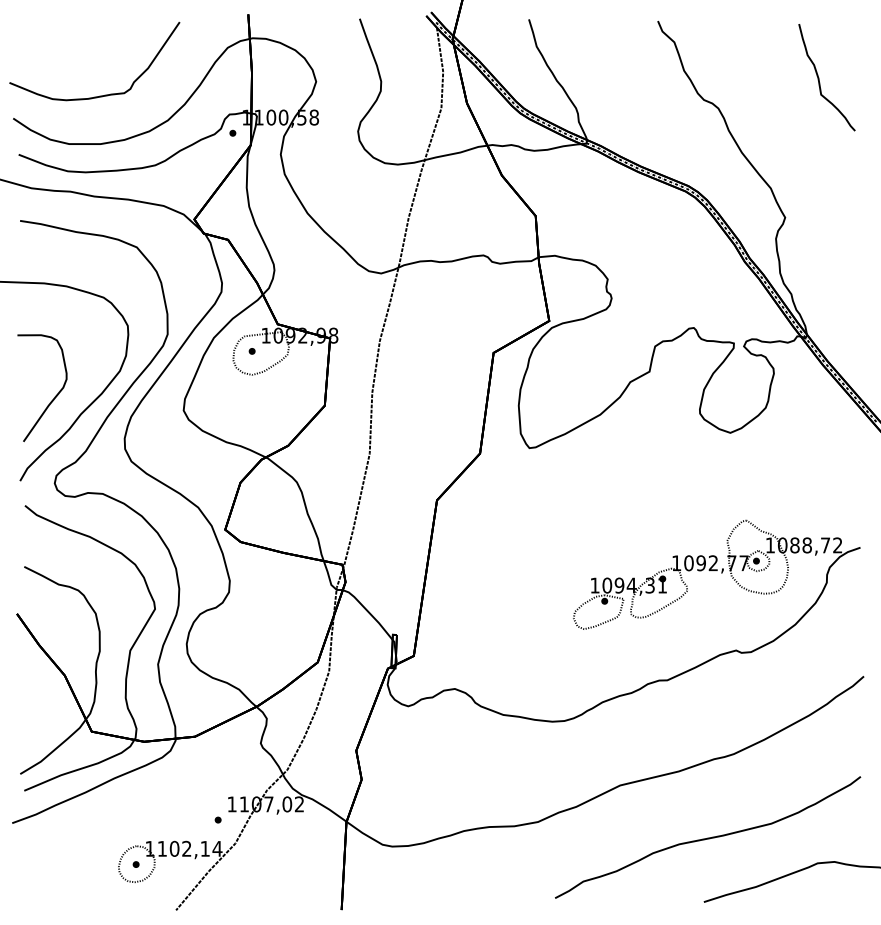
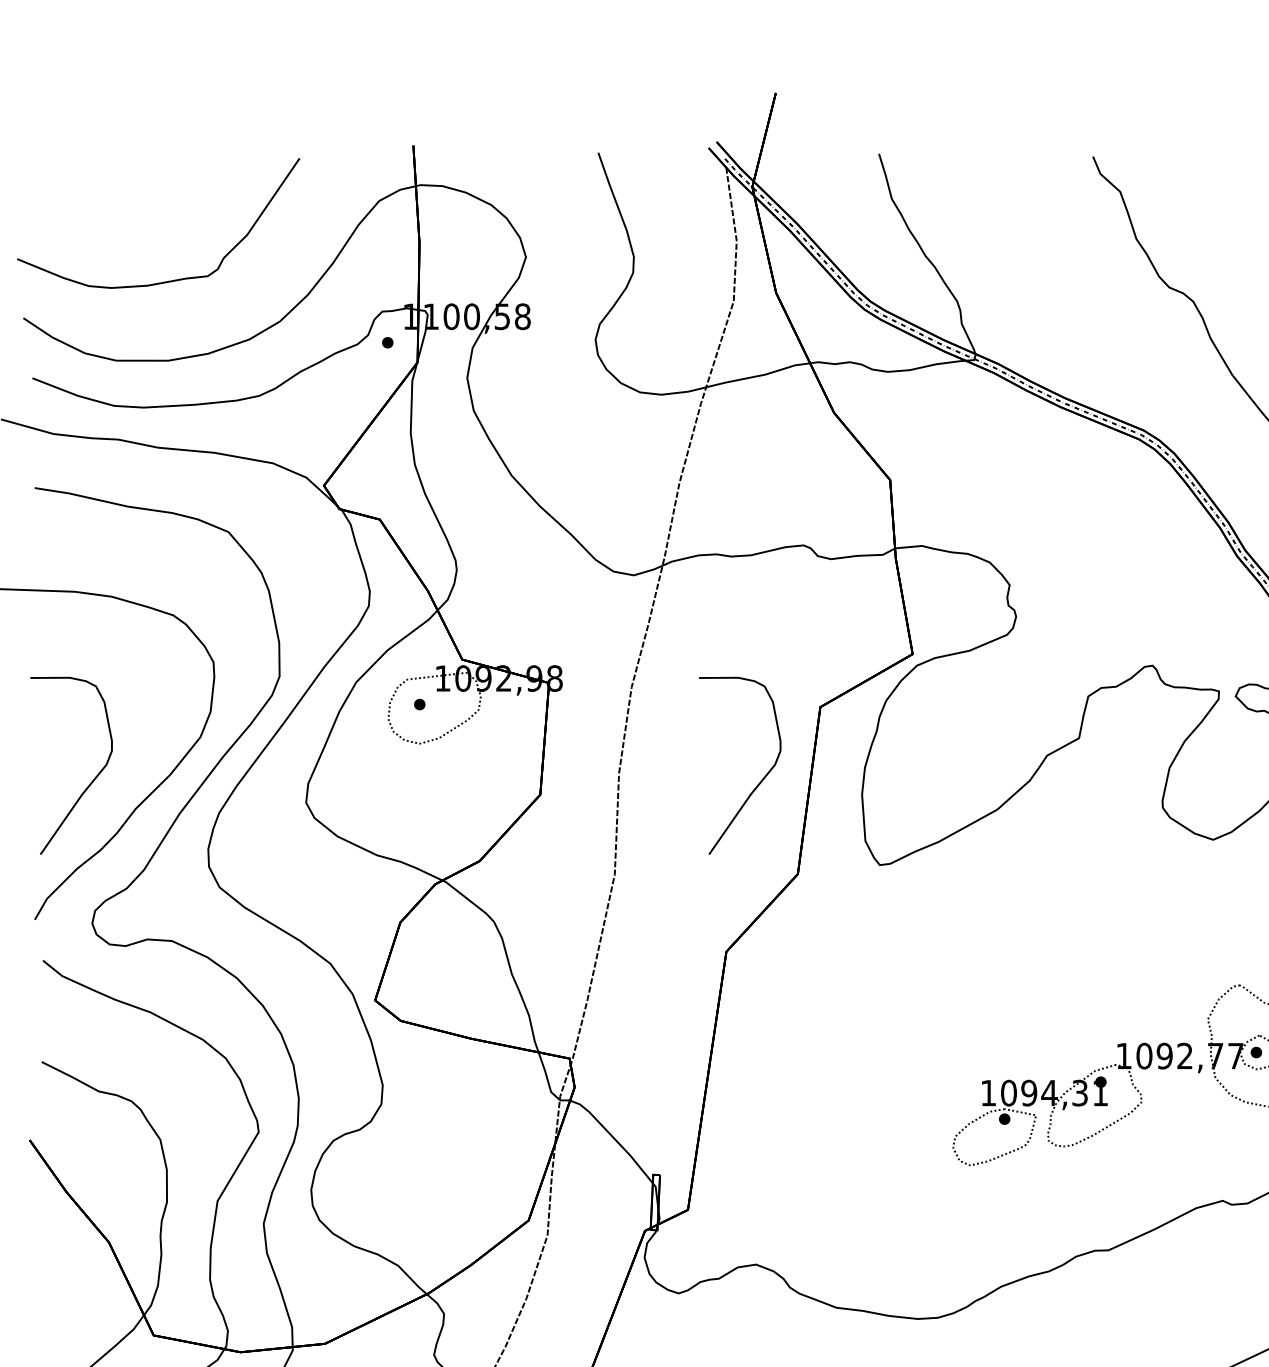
curve: (457, 396) -> (760, 779), added

